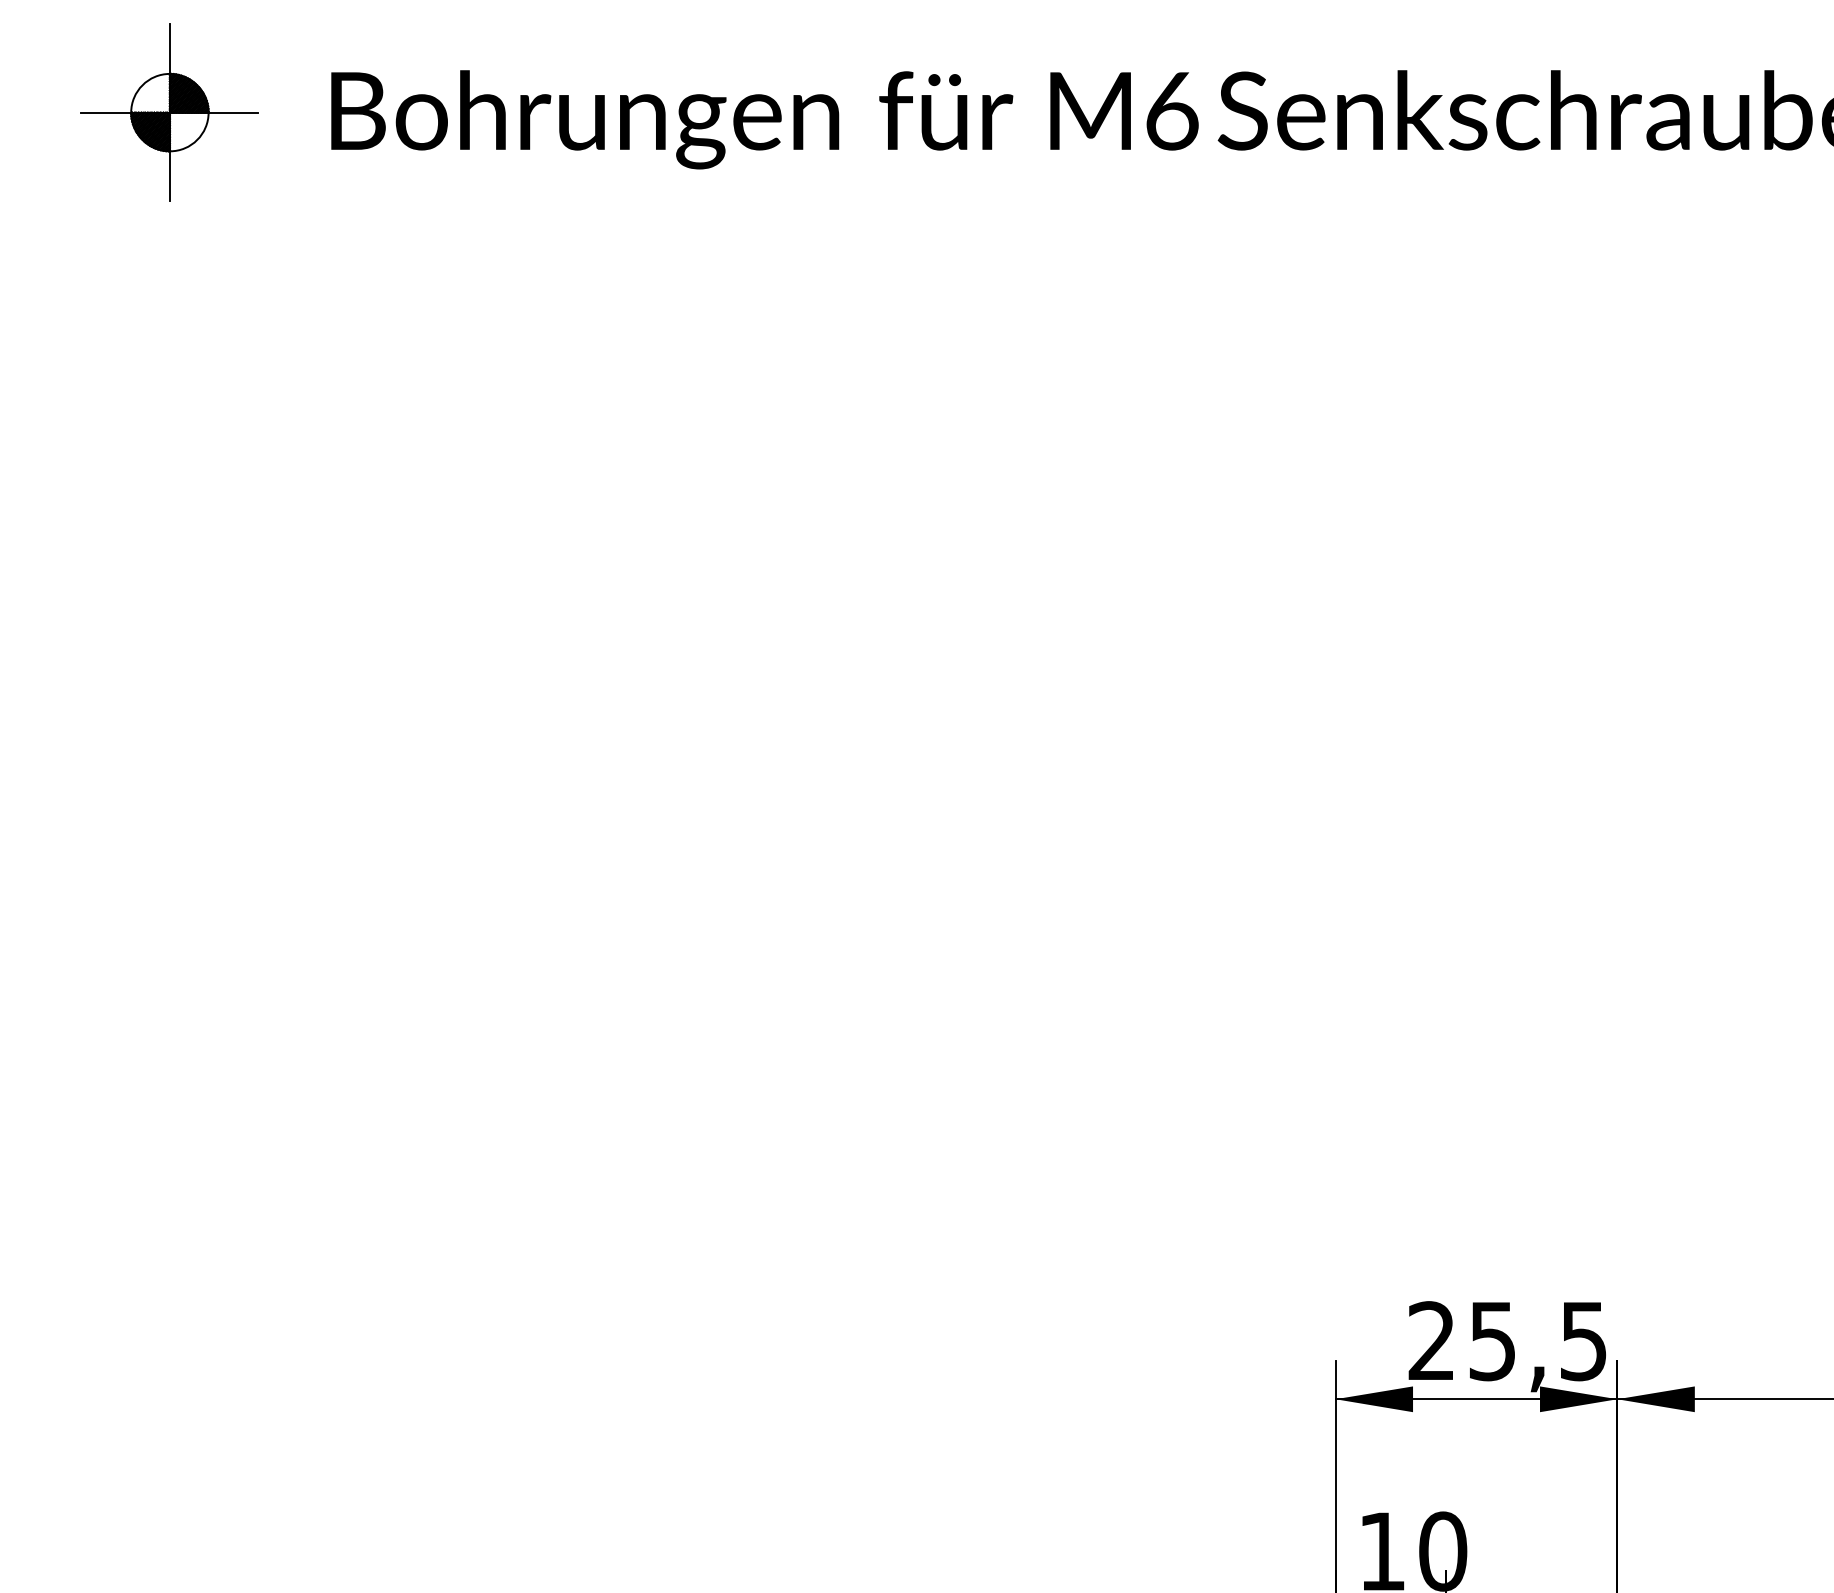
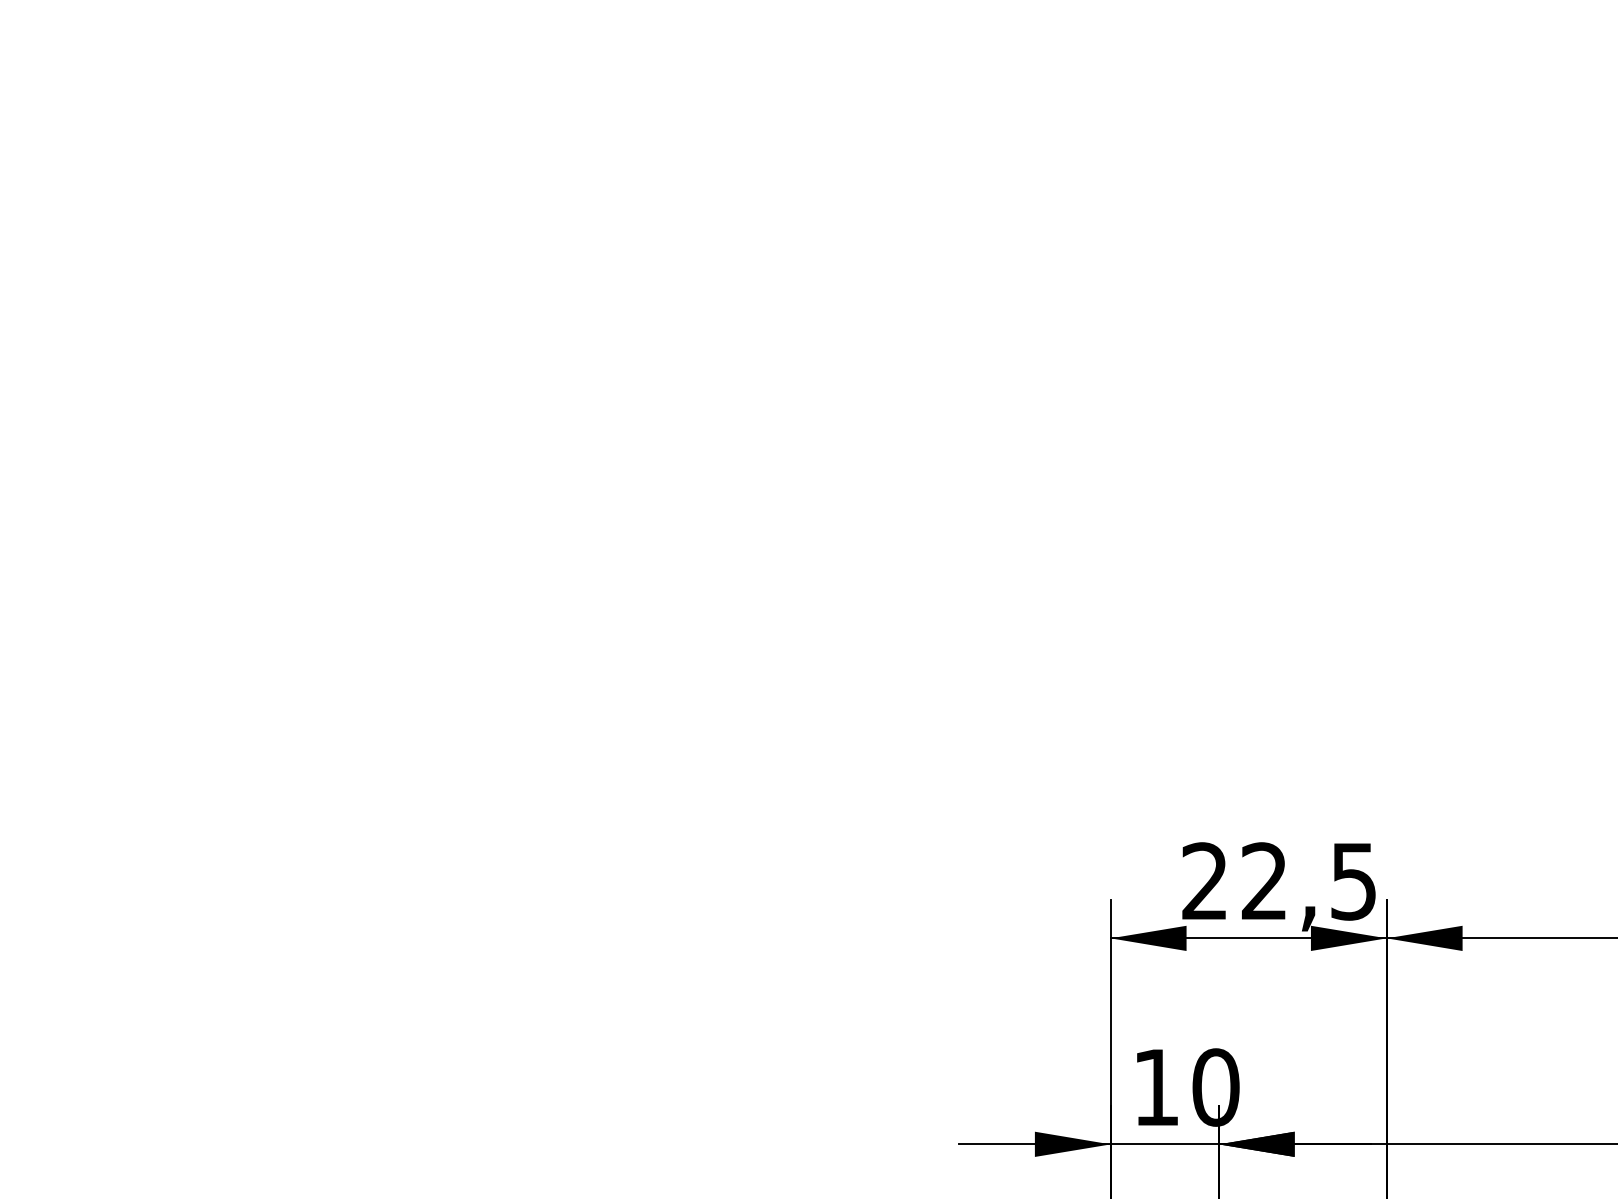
text: (1491, 1341) -> (1263, 881), 25,5 -> 22,5

